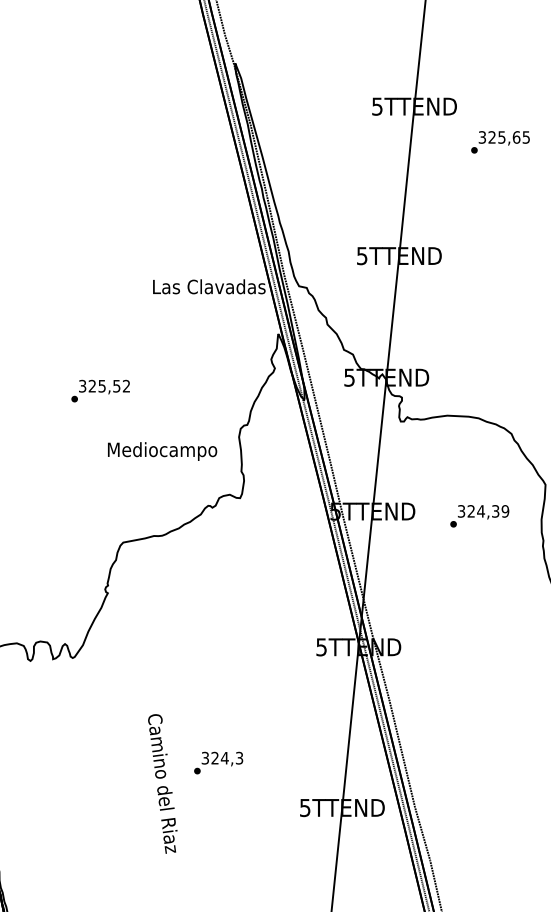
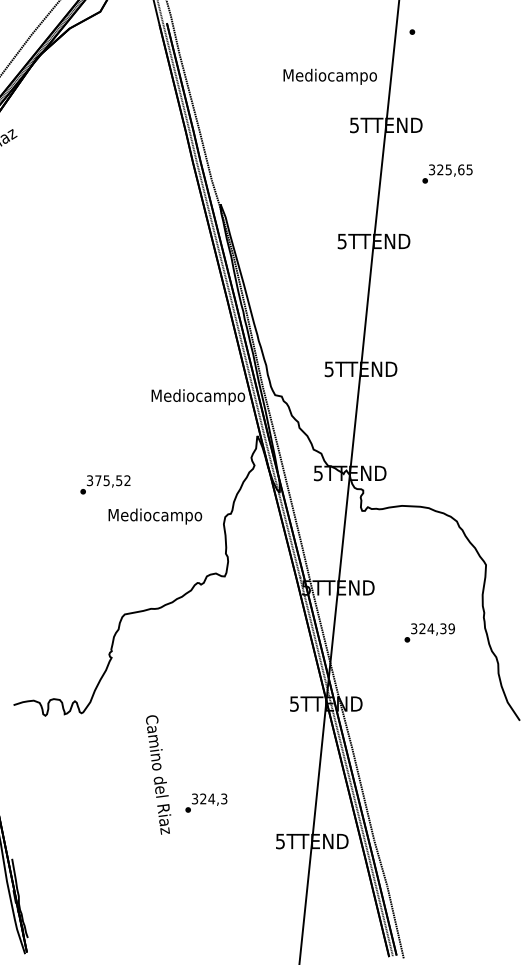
text: (500, 141) -> (447, 173), moved
text: (209, 288) -> (198, 397), Las Clavadas -> Mediocampo
text: (92, 386) -> (98, 480), 325,52 -> 375,52
text: (162, 451) -> (155, 516), moved
text: (479, 515) -> (429, 632), moved
text: (162, 783) -> (158, 774), moved

